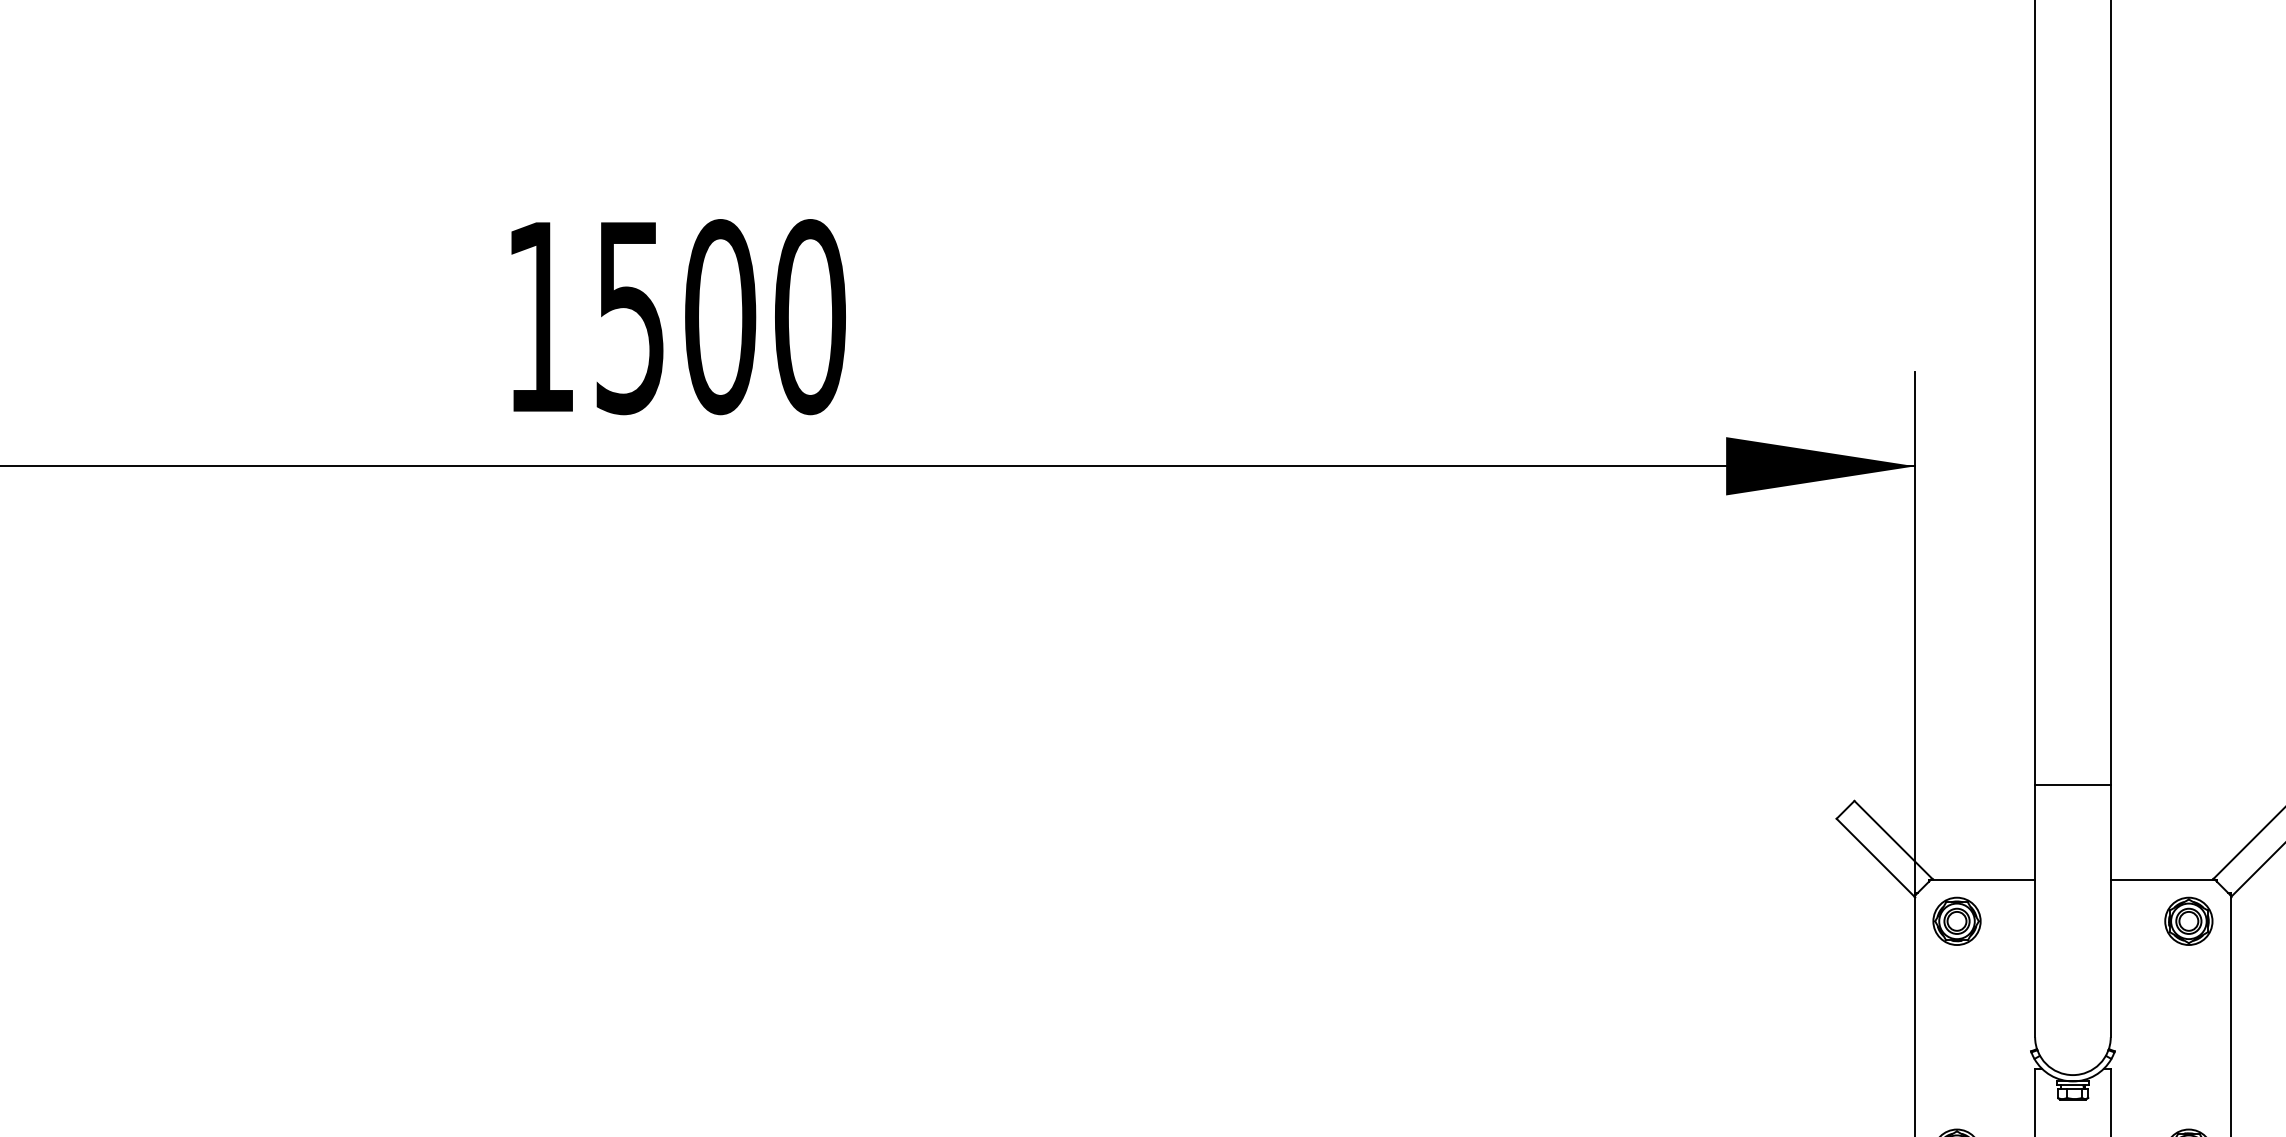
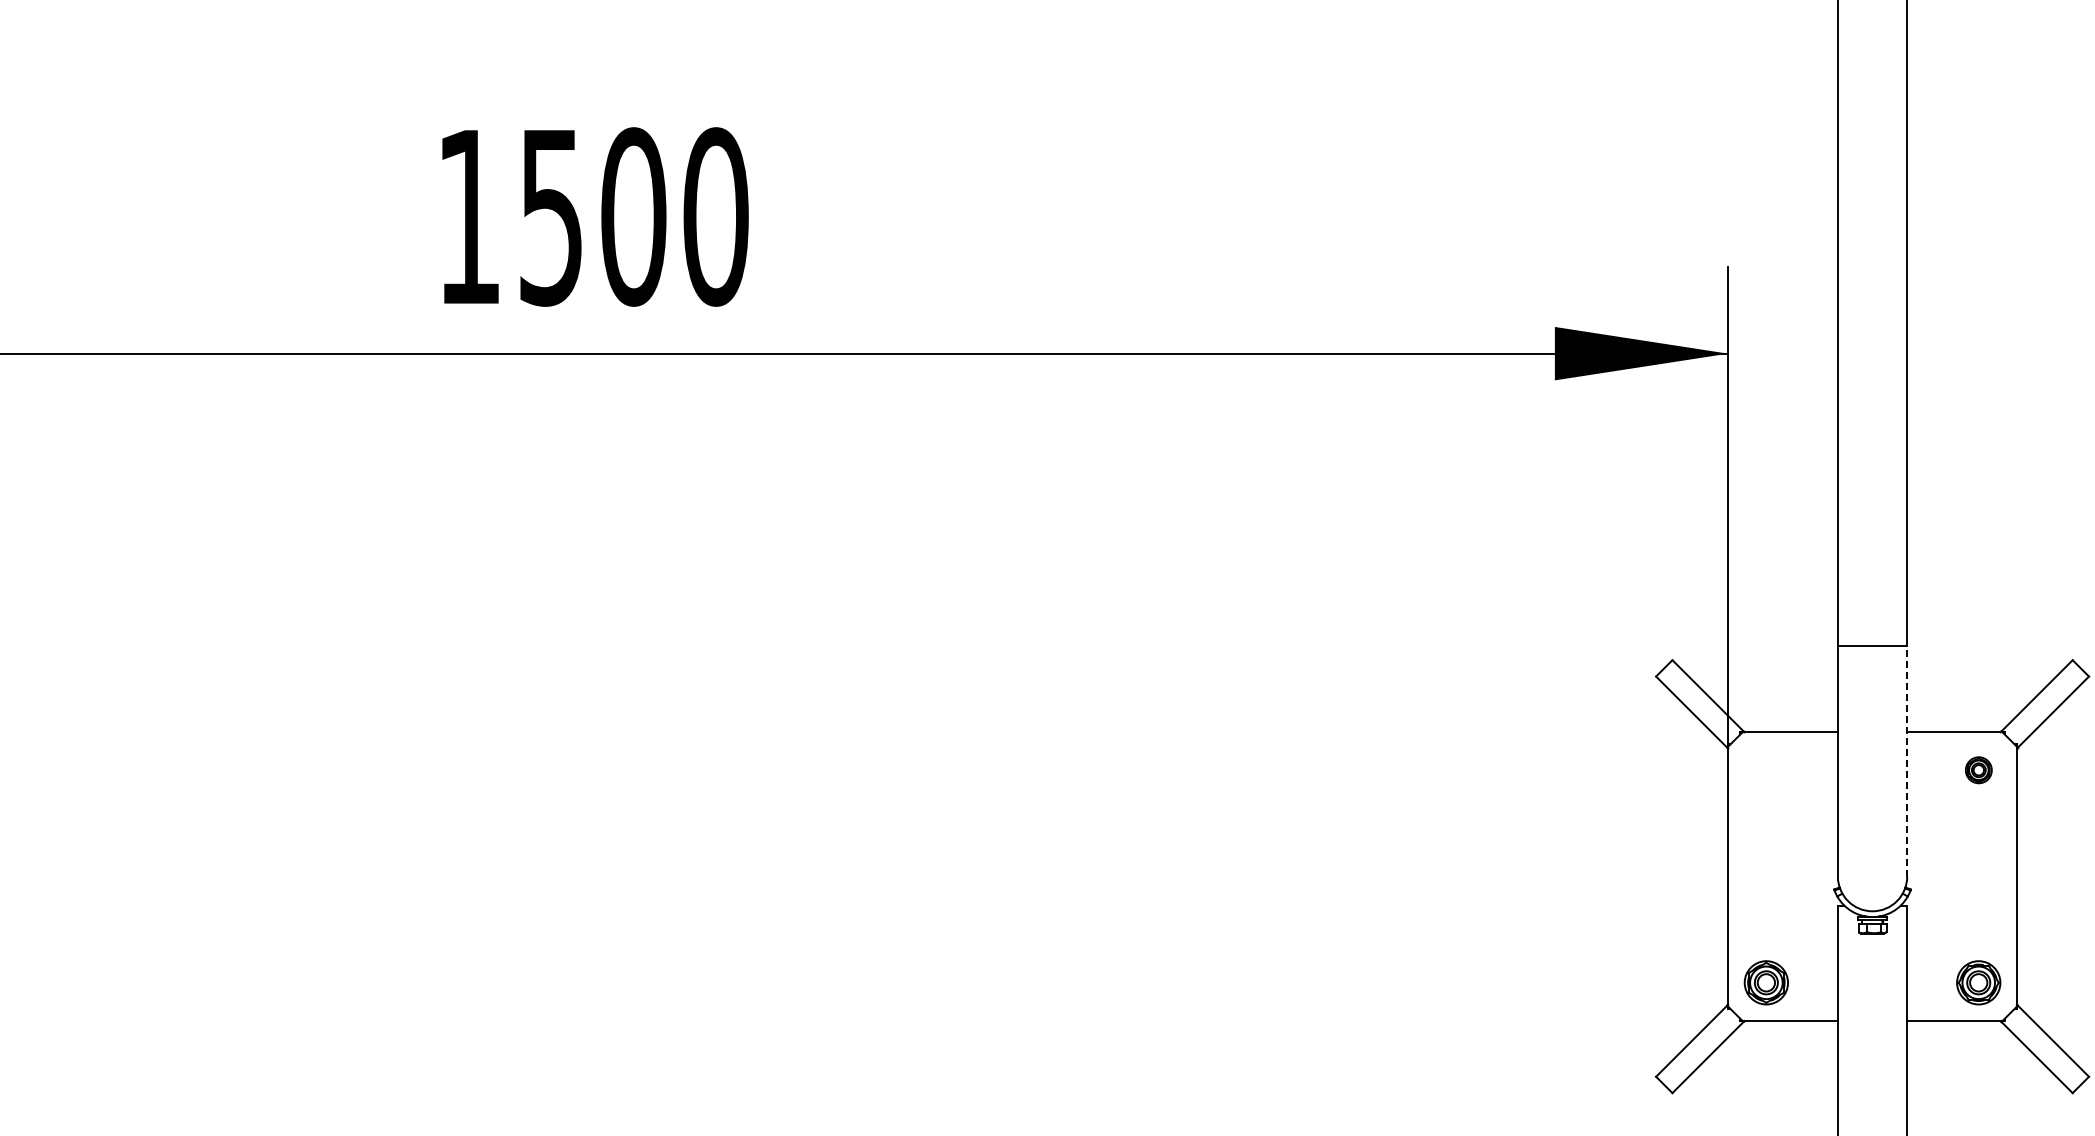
line: (2111, 911) -> (1907, 761), solid -> dashed
part: (1956, 920) -> (1765, 769), removed
part: (2188, 920) -> (1978, 769), size x0.6

